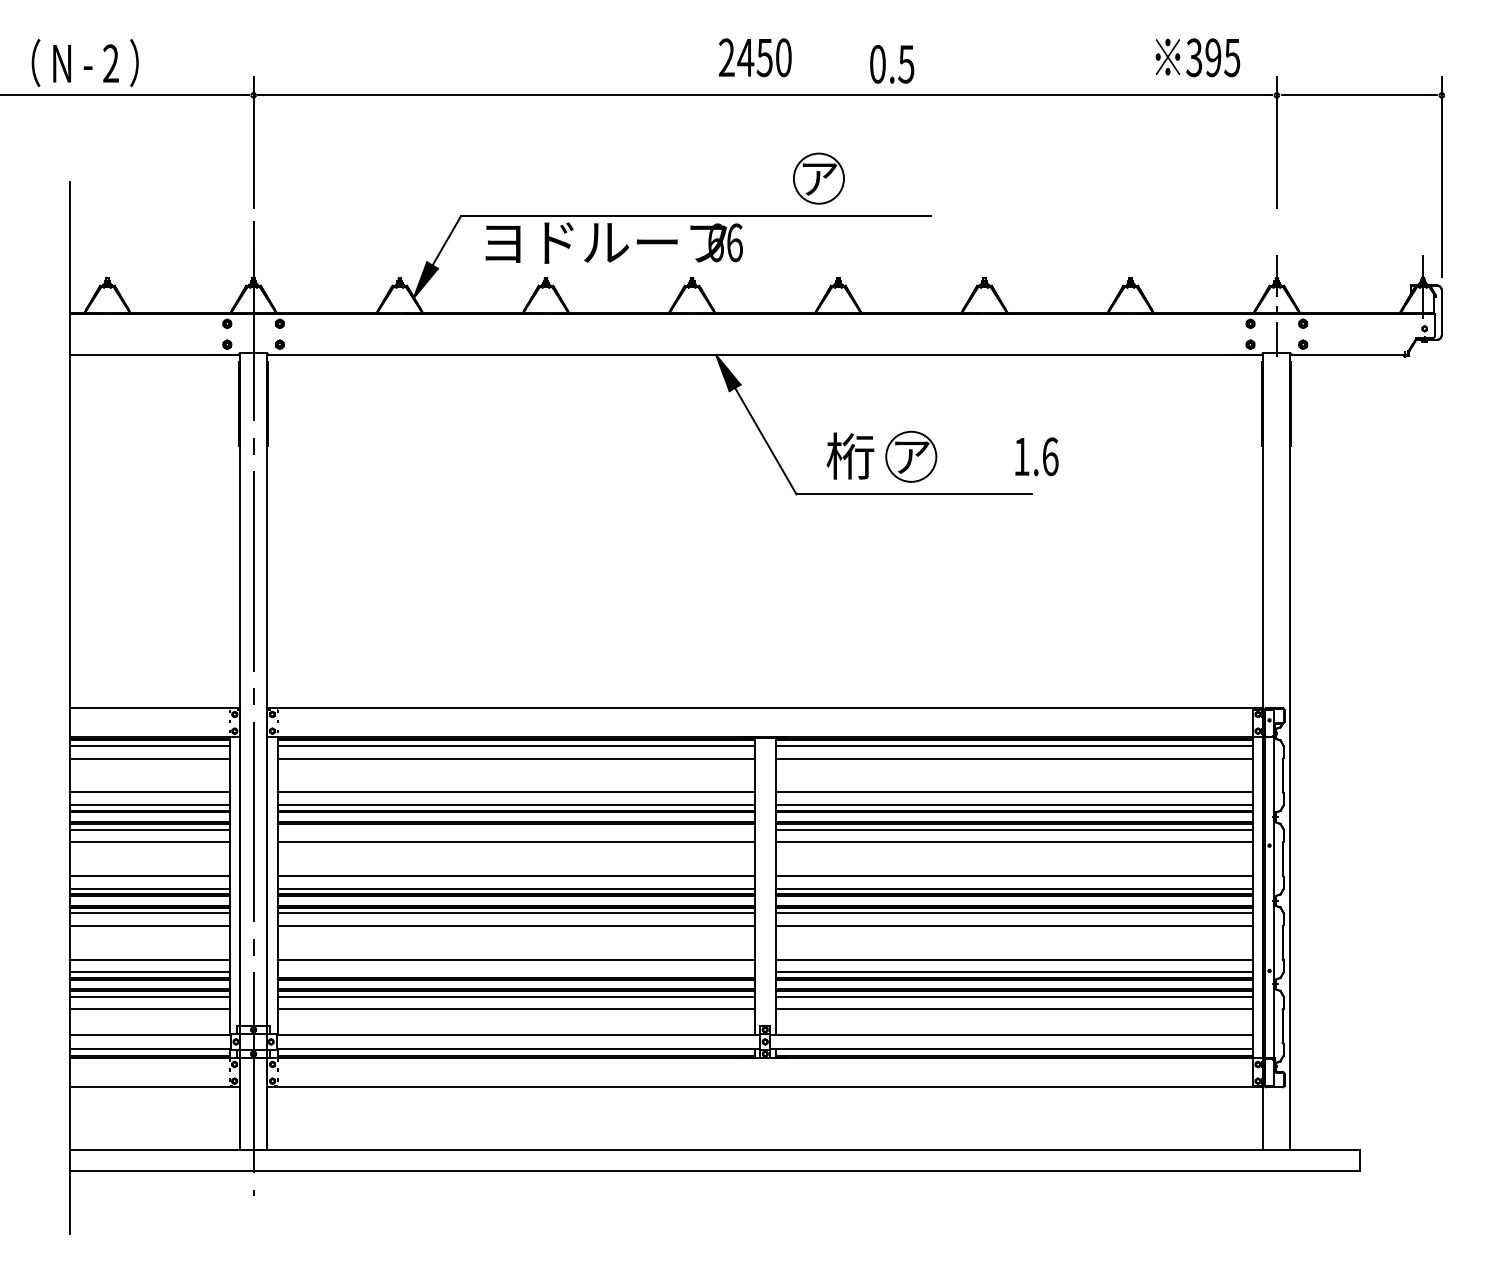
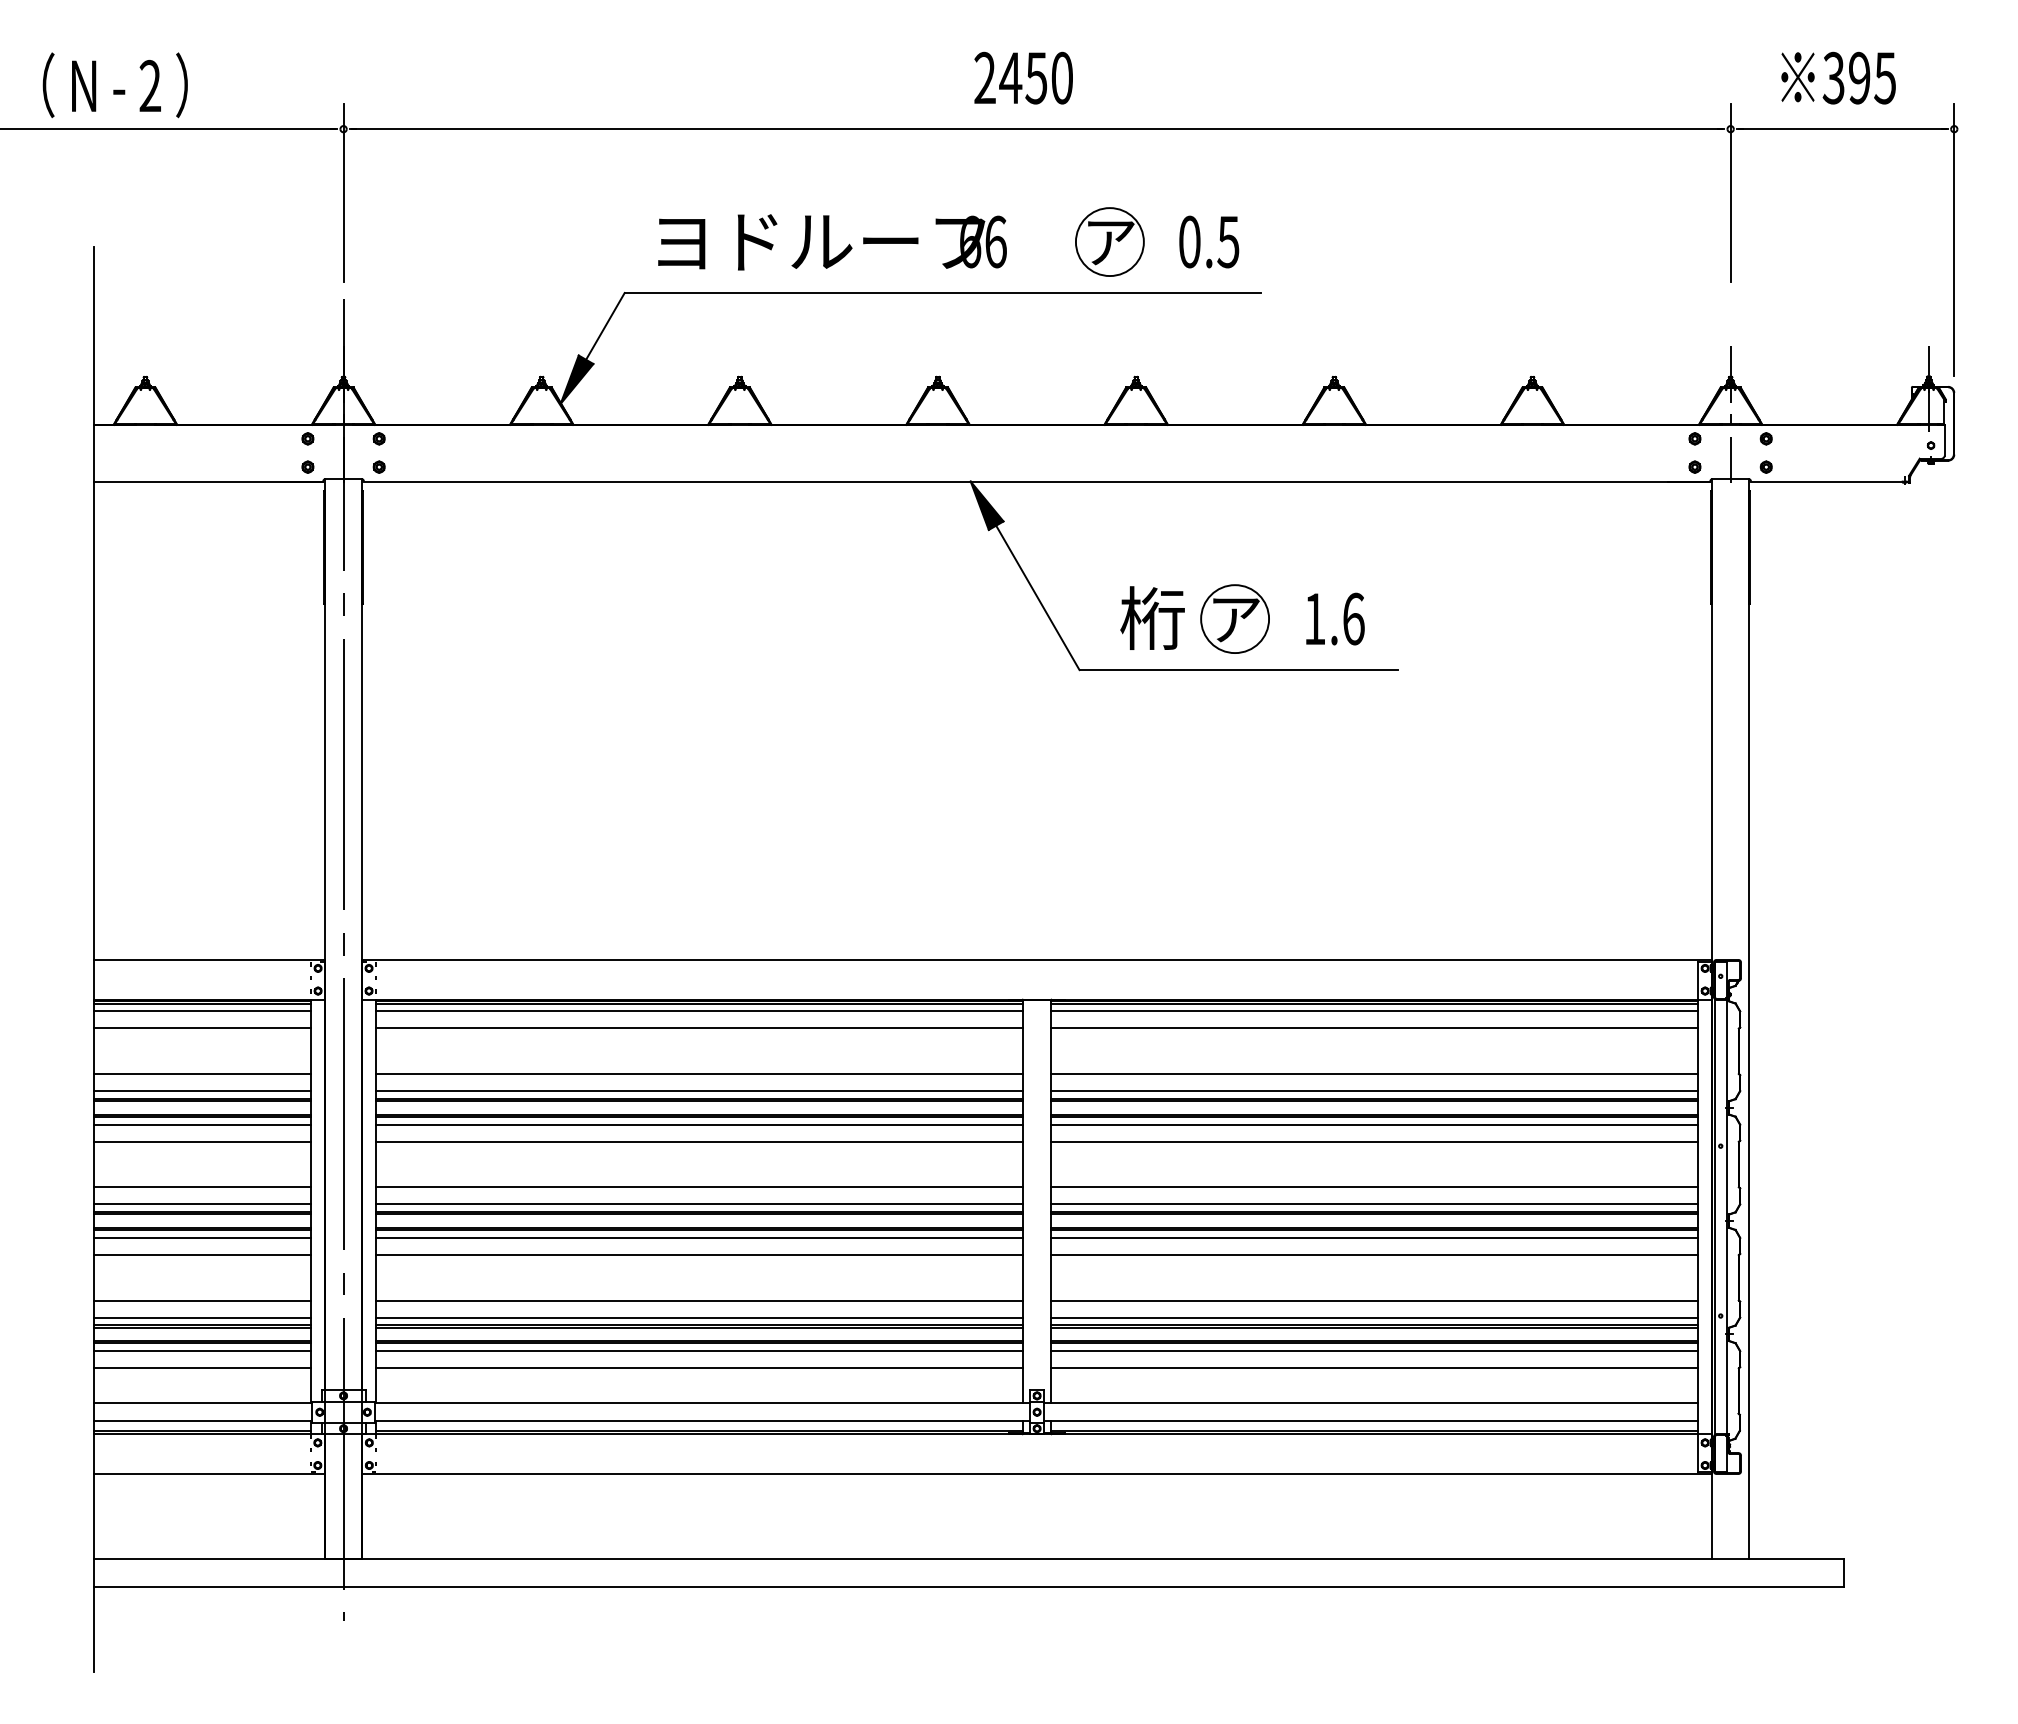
text: (1197, 57) -> (1838, 77), moved
text: (892, 63) -> (1209, 241), moved
text: (614, 243) -> (832, 242), moved
text: (1036, 456) -> (1335, 618), moved
line: (516, 829) -> (699, 1124), added
line: (516, 972) -> (699, 1317), added

